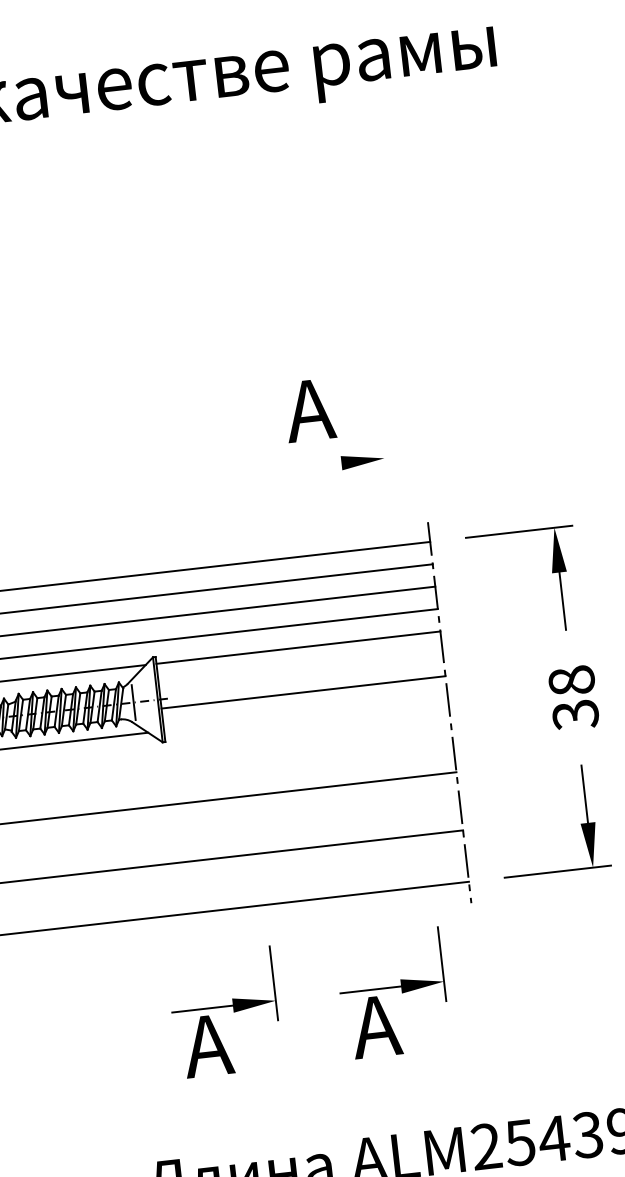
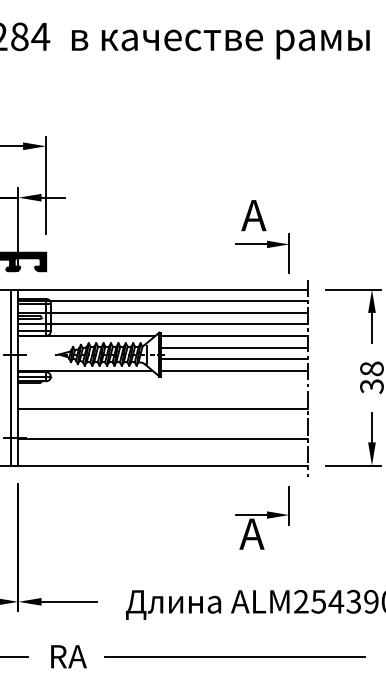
line: (311, 466) -> (251, 244), added
line: (386, 475) -> (289, 253), added
line: (299, 669) -> (233, 347), added
line: (304, 714) -> (233, 370), added
part: (224, 1011) -> (175, 517), removed

